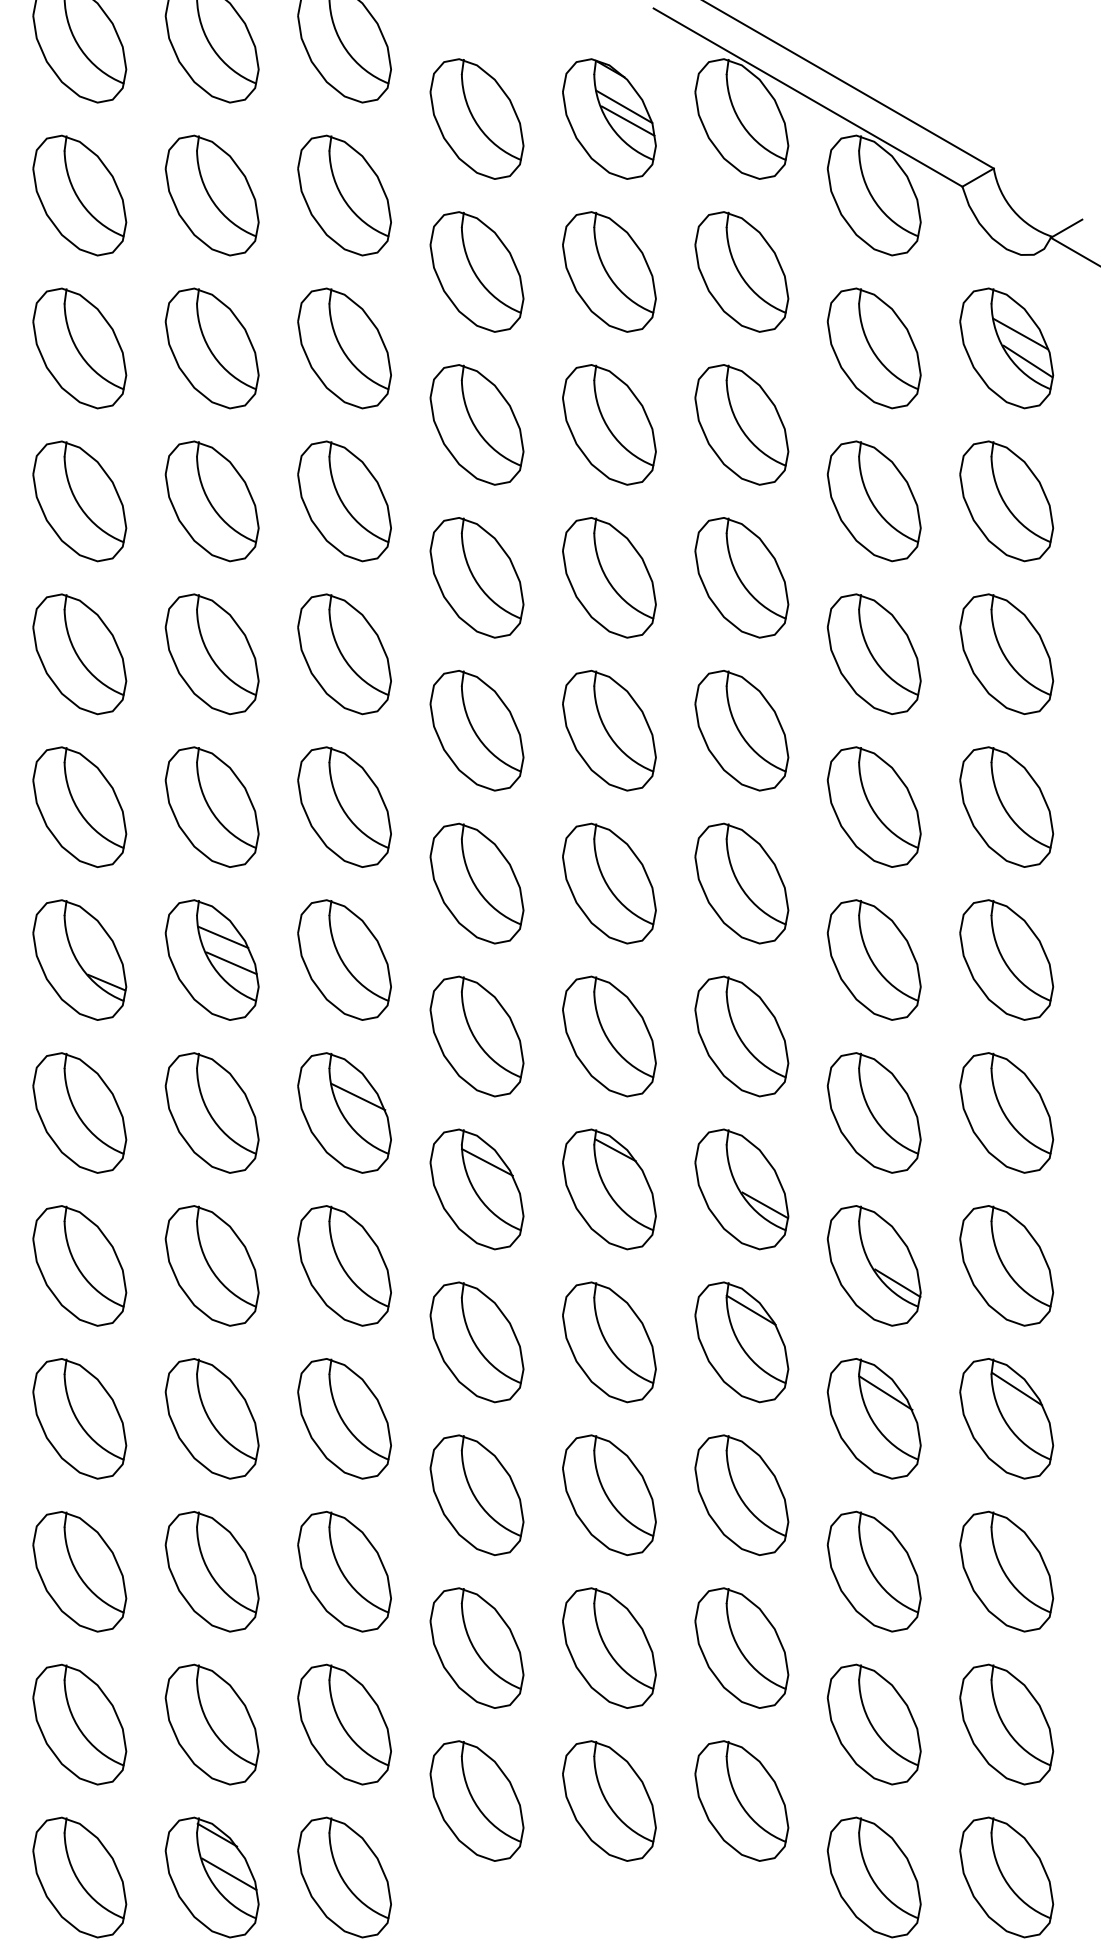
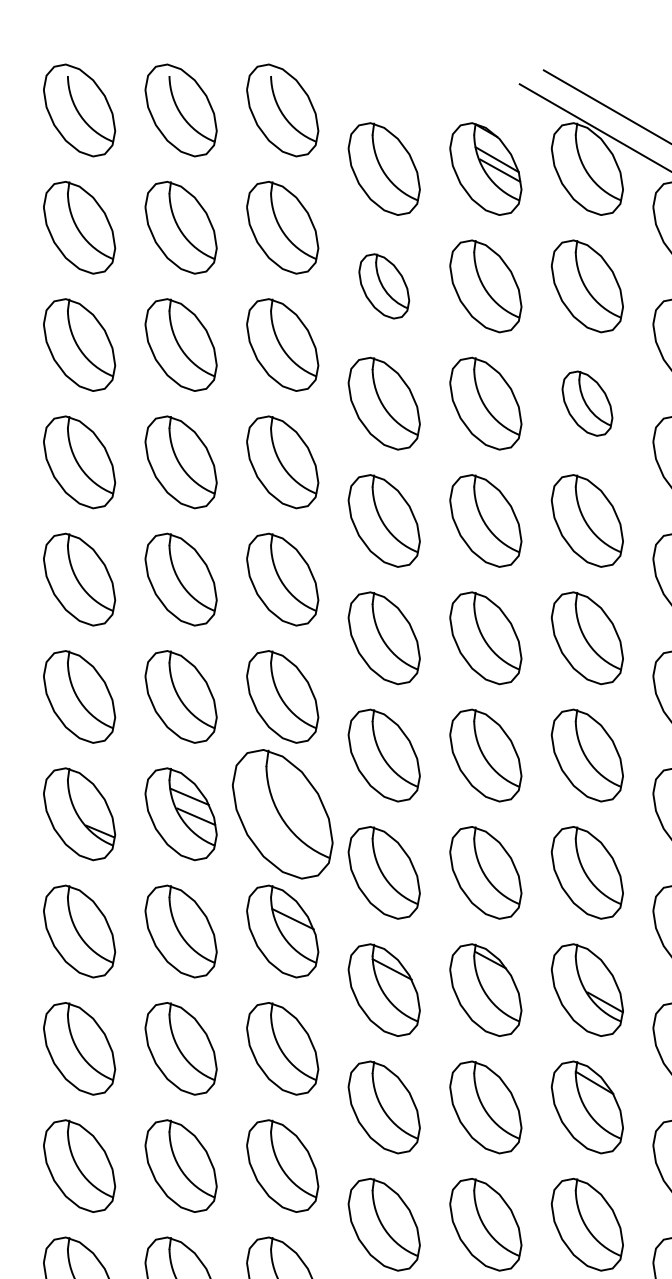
part: (476, 271) -> (383, 286), size x0.7
part: (741, 424) -> (587, 403), size x0.7
part: (344, 959) -> (282, 813), size x1.4

